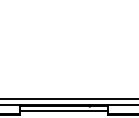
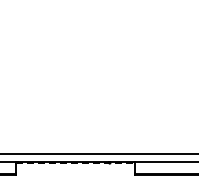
line: (64, 106) -> (76, 163), solid -> dashed
line: (64, 111) -> (75, 170), removed

